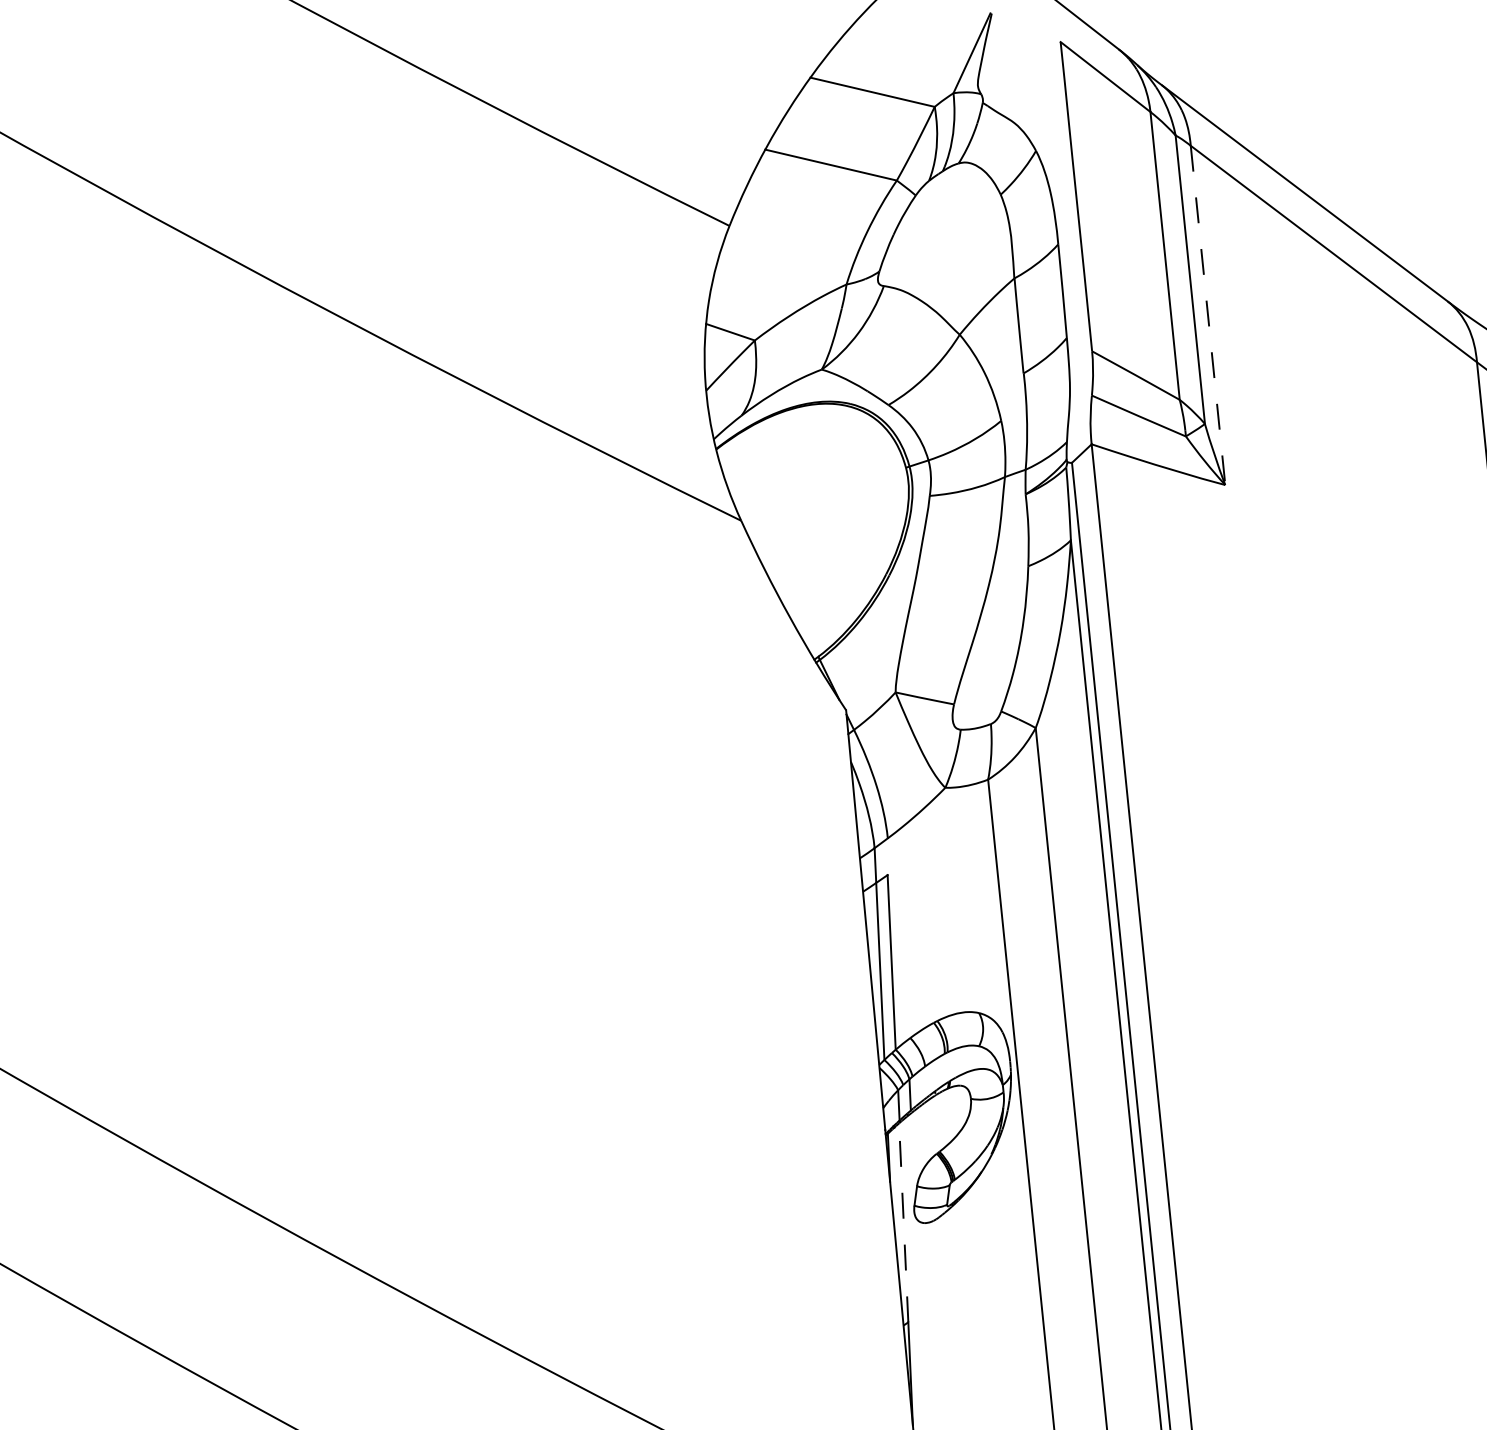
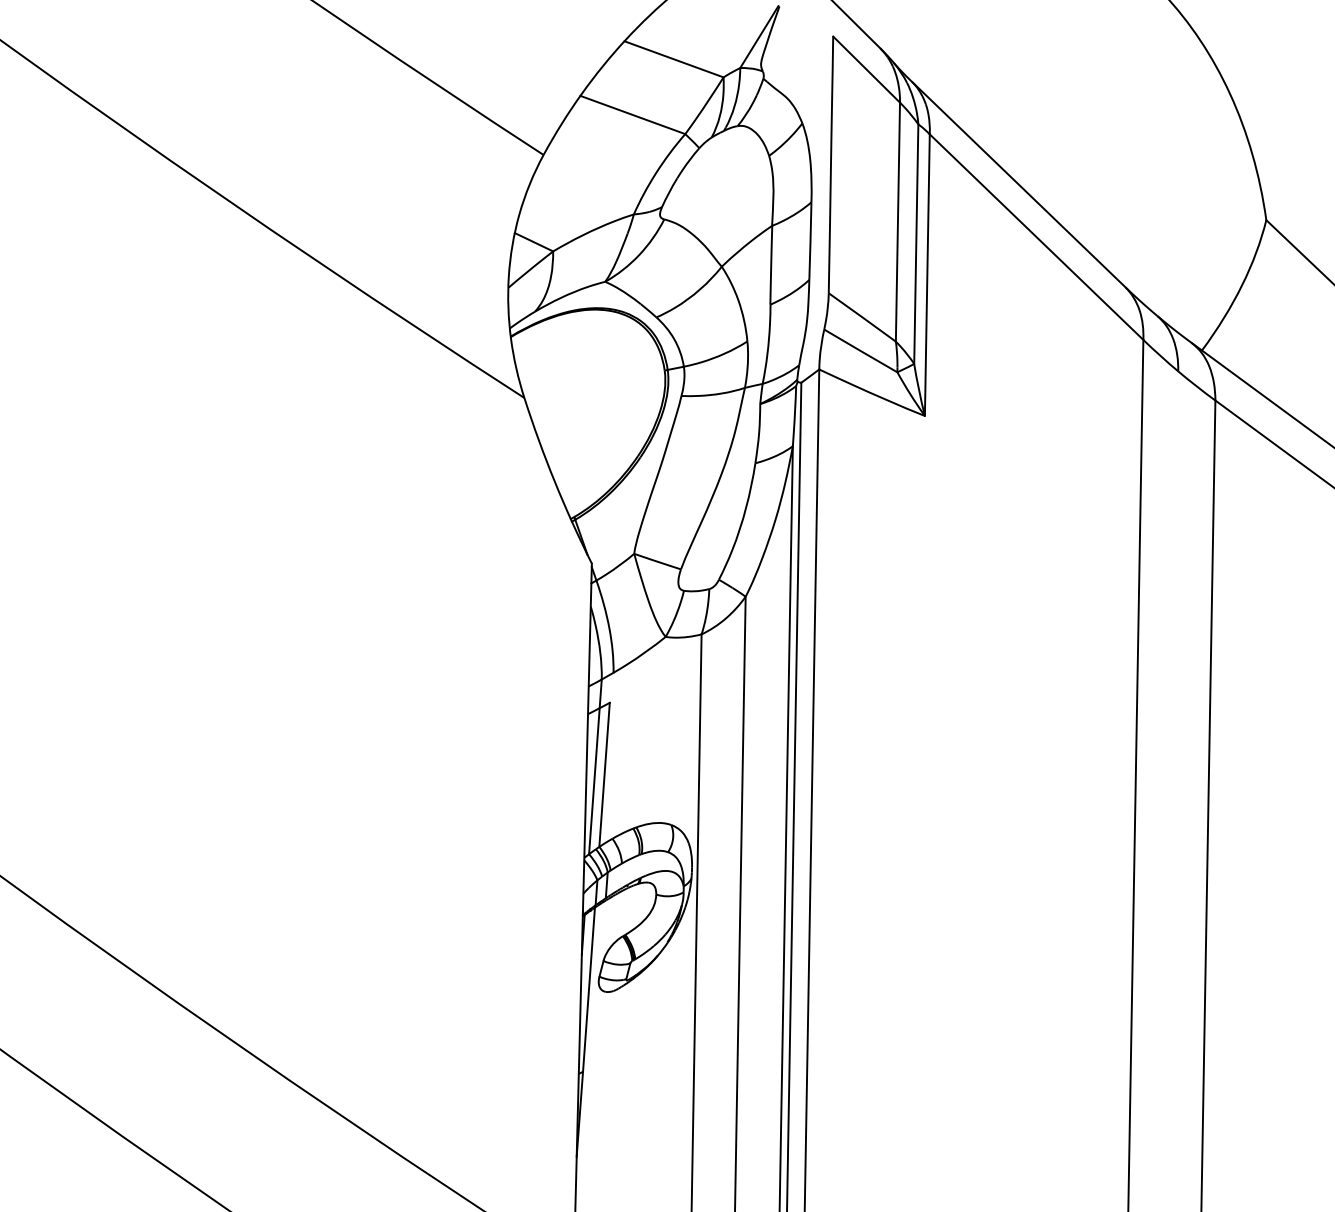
line: (1208, 315) -> (927, 275), dashed -> solid
line: (904, 1222) -> (589, 989), dashed -> solid

